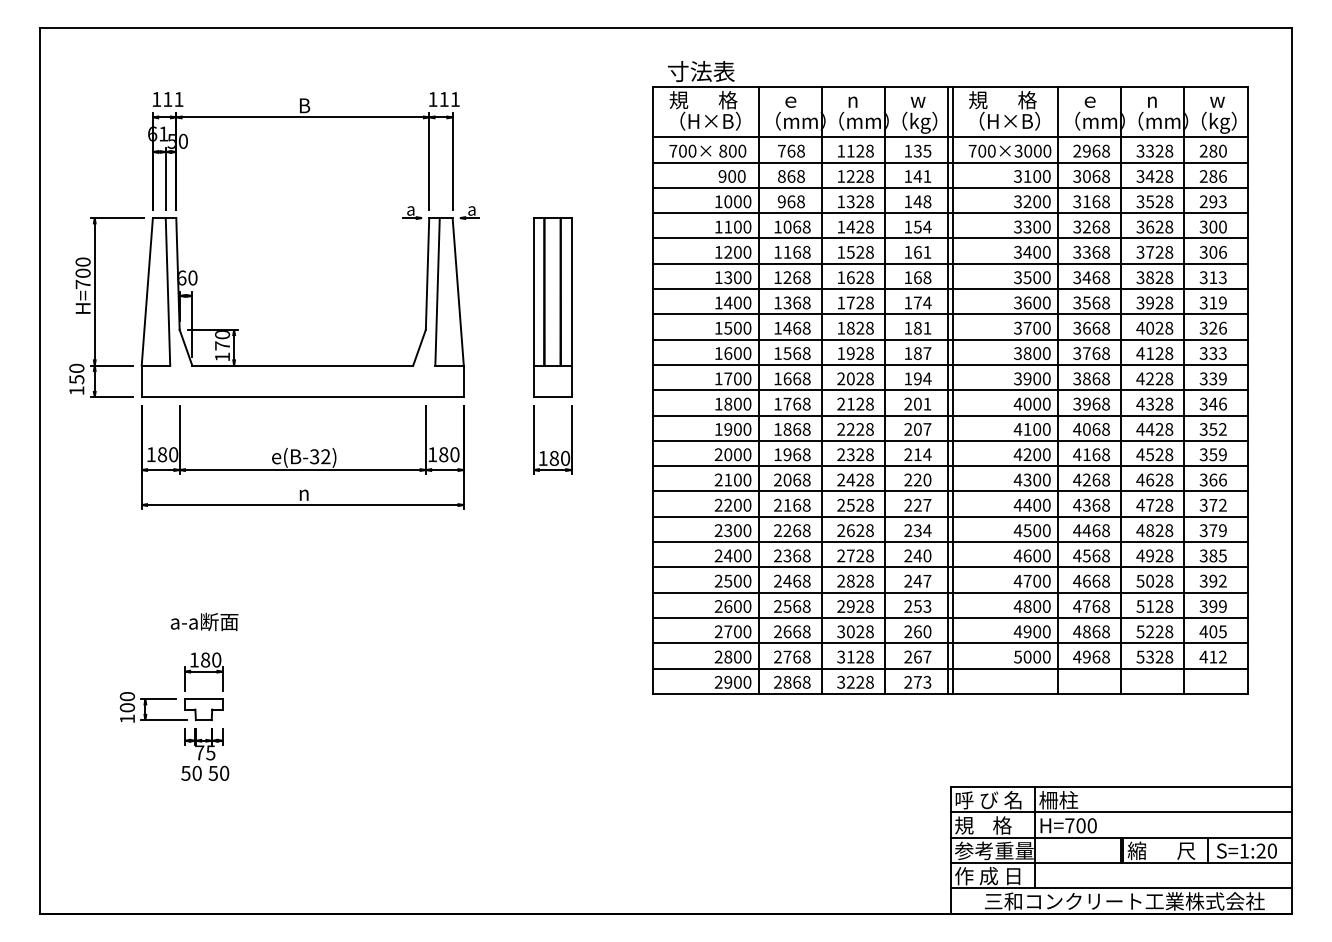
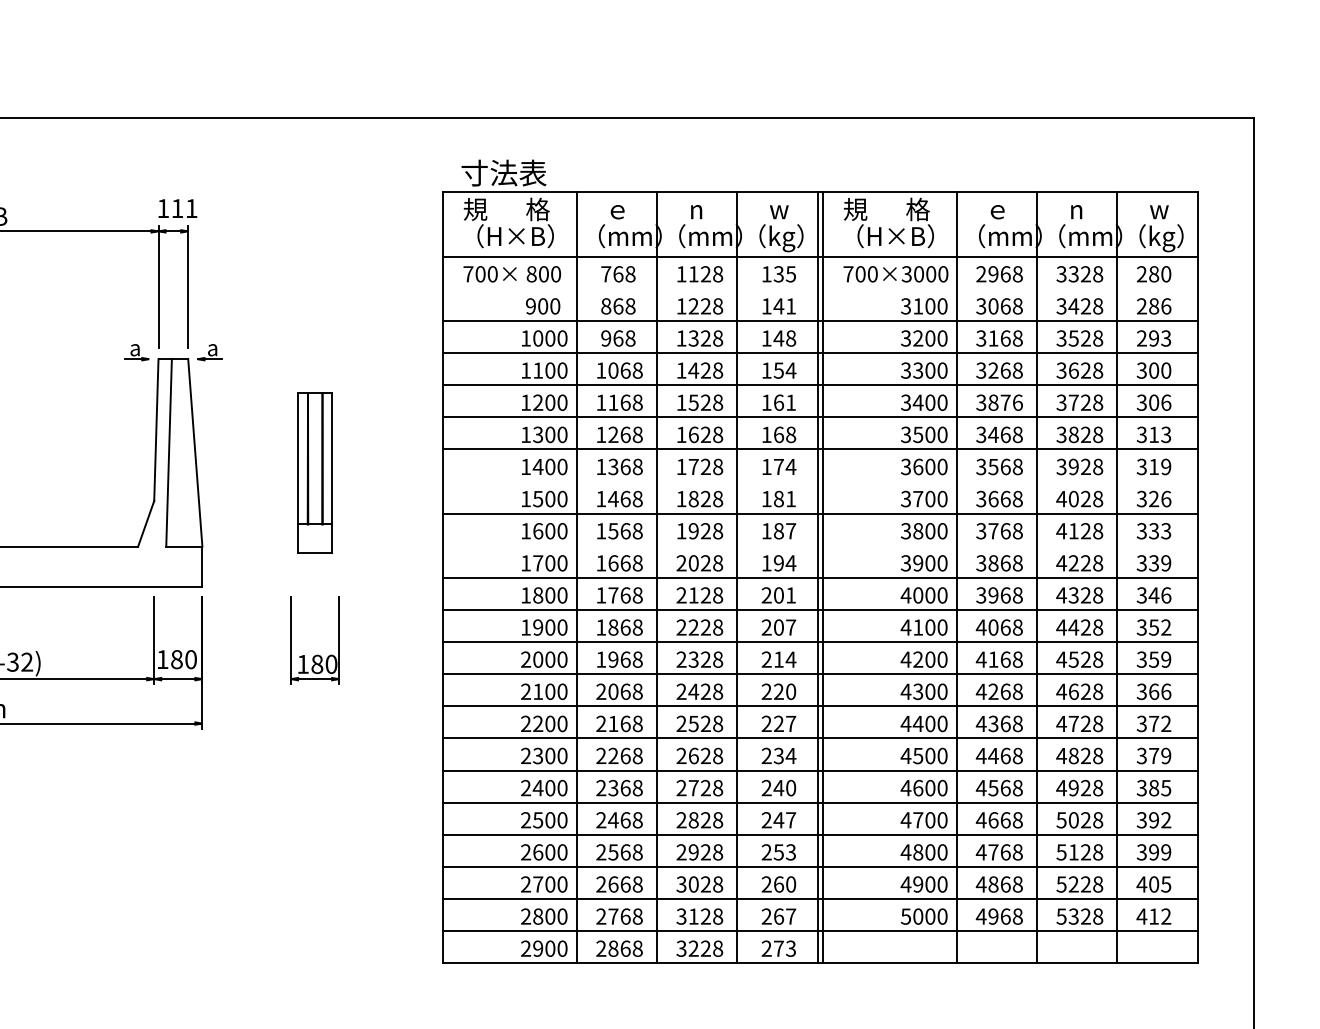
line: (950, 162) -> (820, 288), removed
text: (1096, 251) -> (1005, 401), 3368 -> 3876
part: (552, 307) -> (315, 472), size x0.7
line: (950, 314) -> (820, 481), removed
line: (950, 364) -> (820, 545), removed

